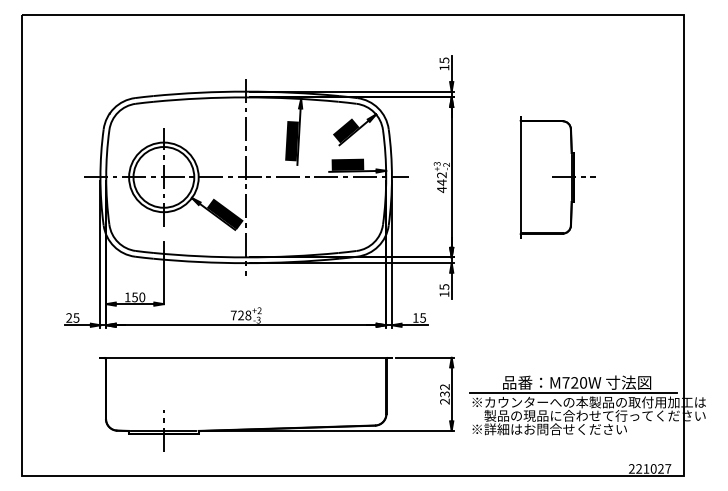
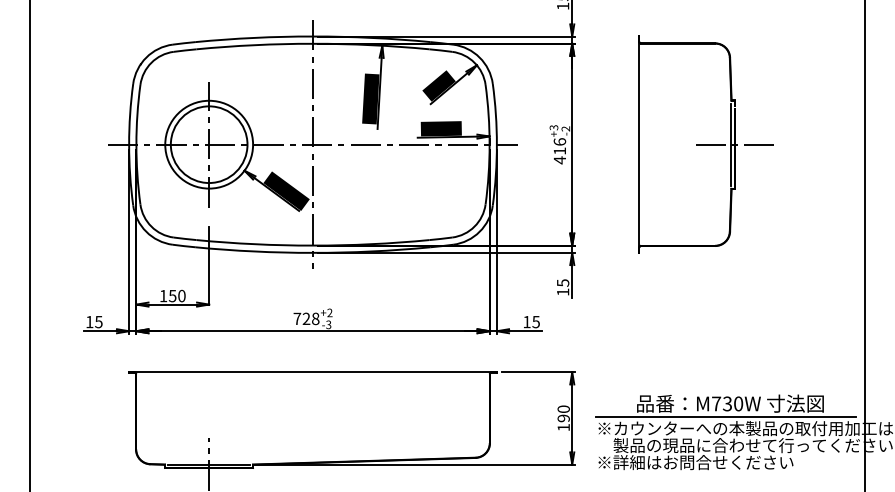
part: (557, 177) -> (705, 144), size x1.43
text: (441, 178) -> (559, 146), 442 -> 416
text: (69, 317) -> (90, 321), 25 -> 15
text: (574, 382) -> (727, 403), M720W -> M730W
text: (444, 394) -> (563, 418), 232 -> 190

